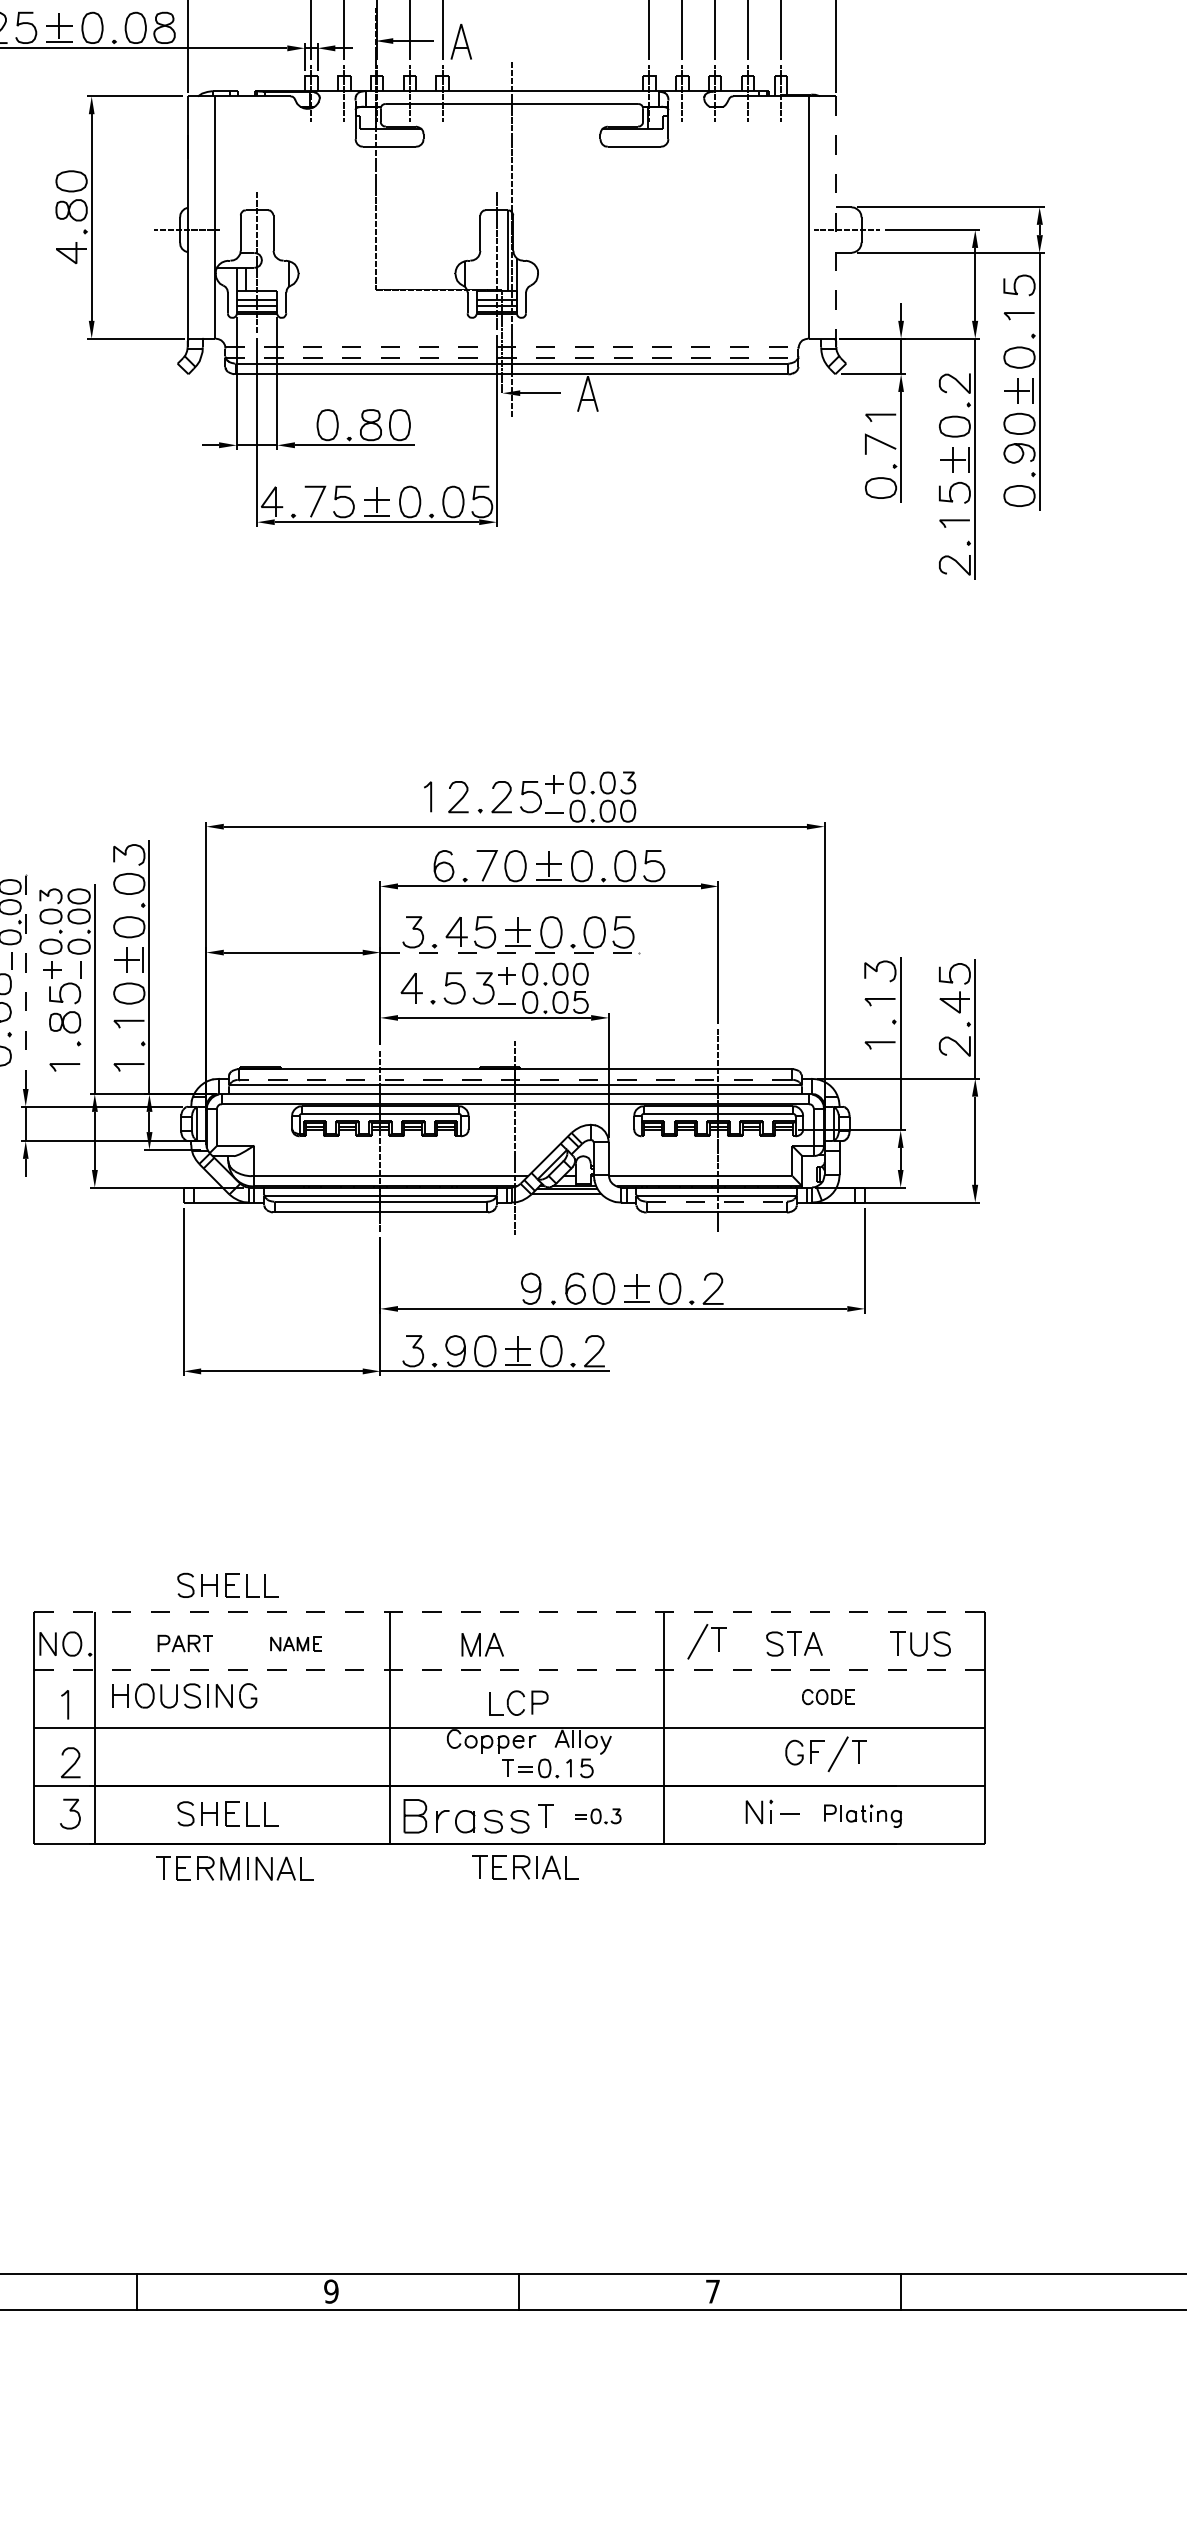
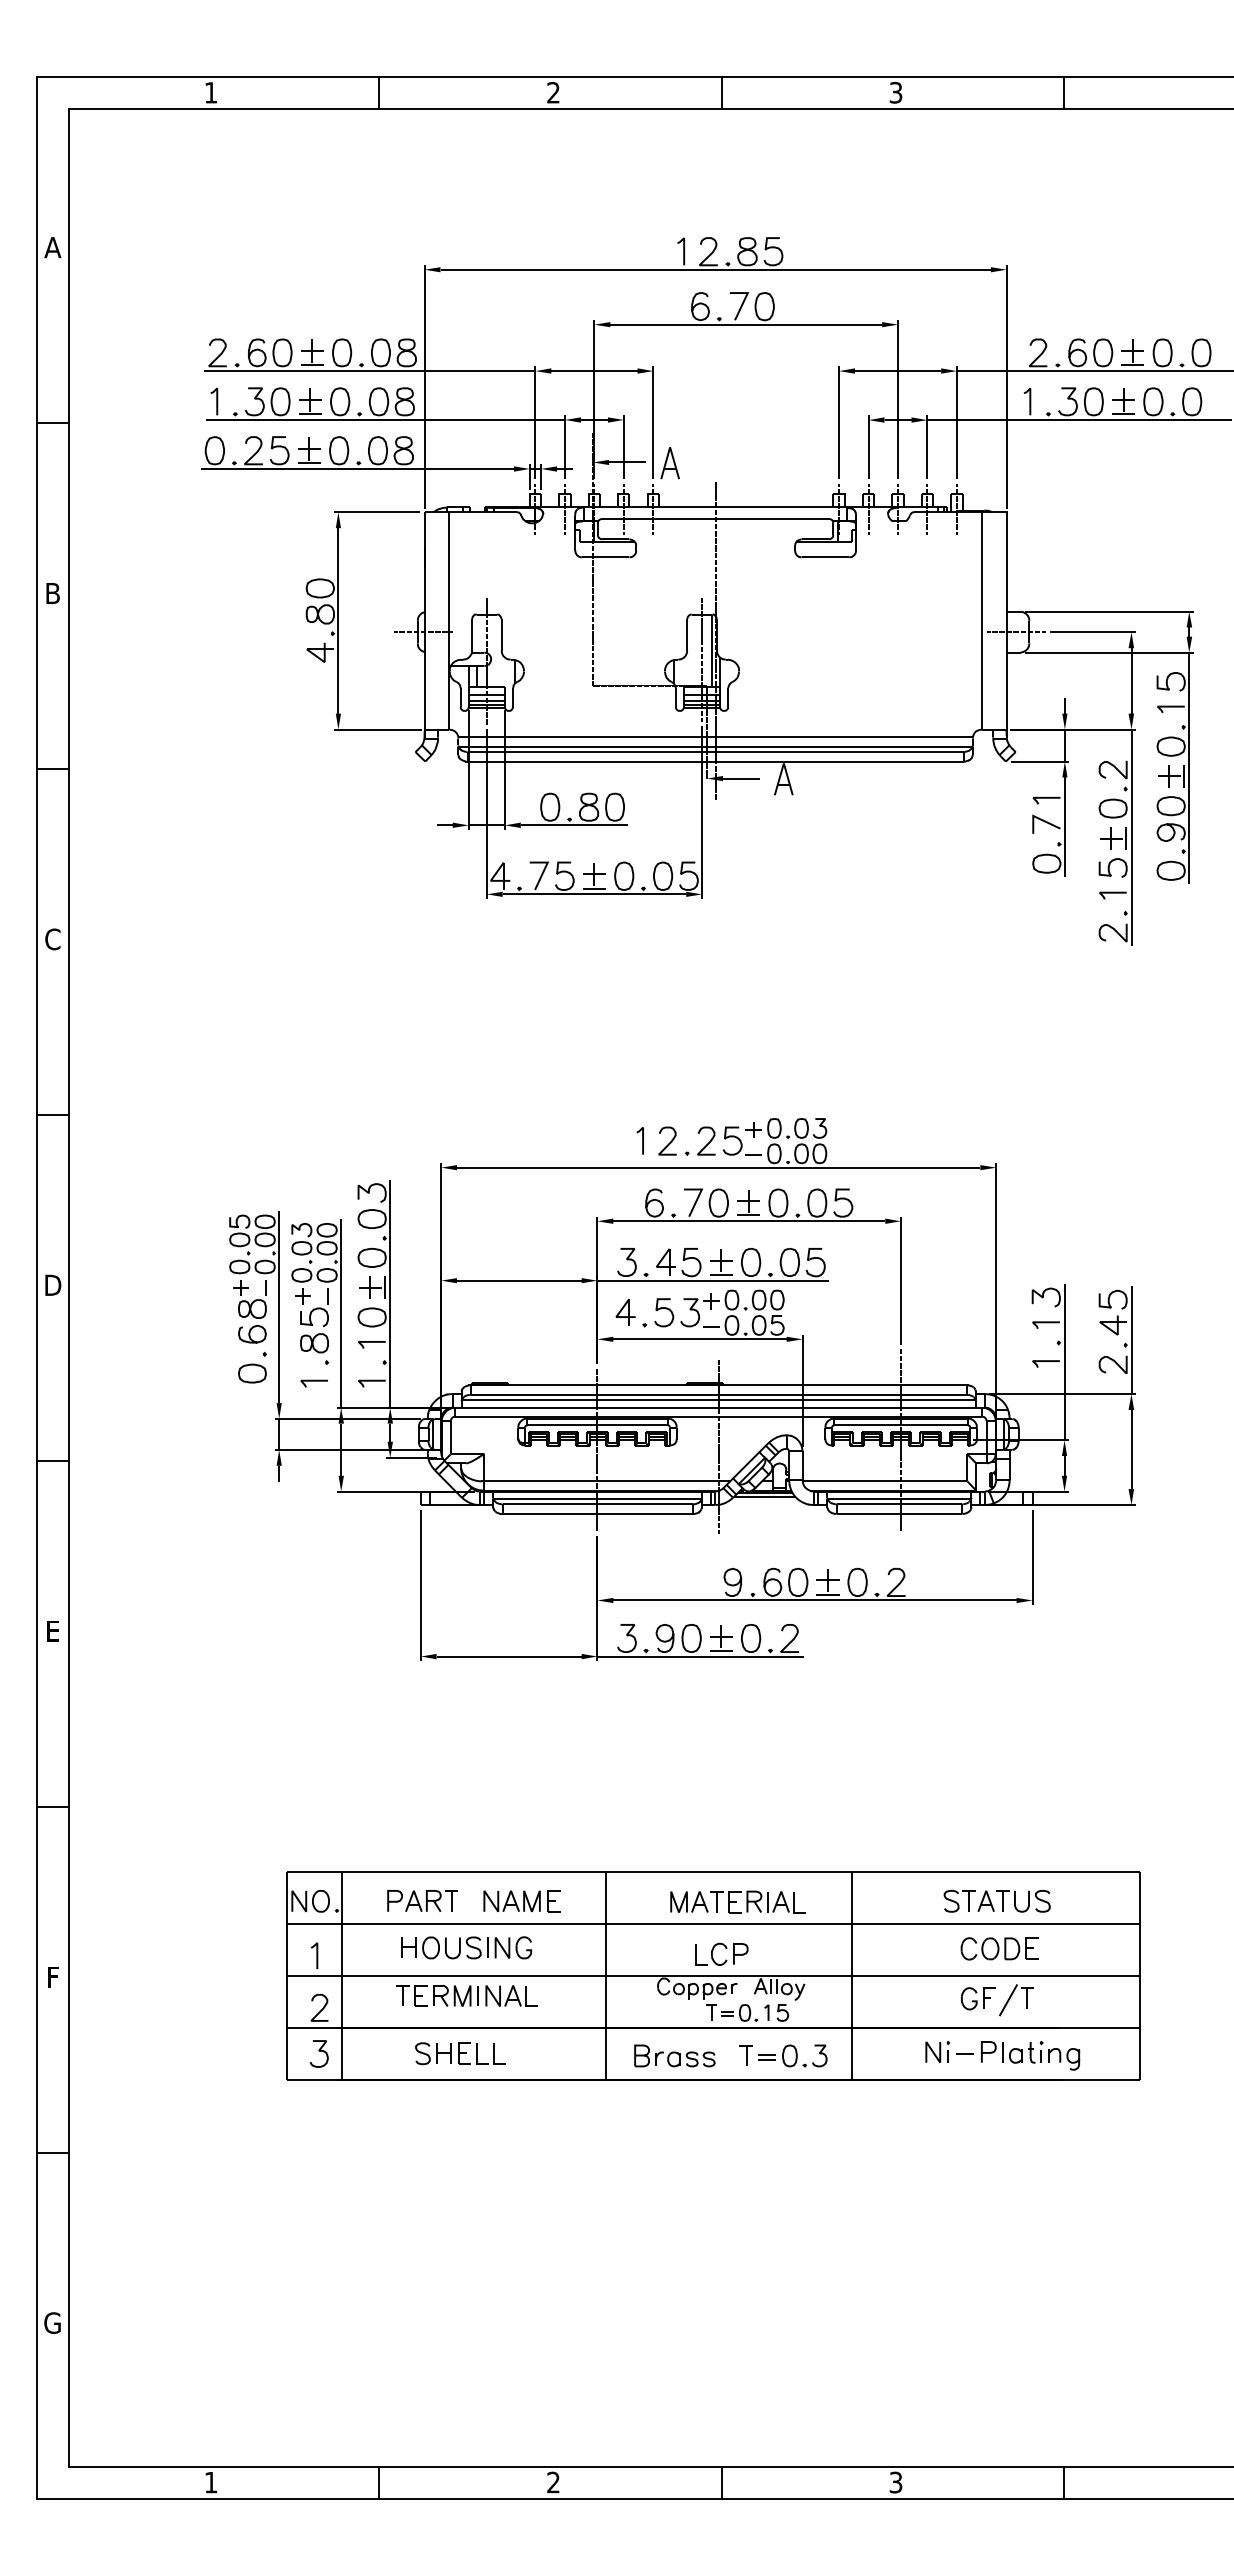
line: (836, 222) -> (1006, 625), dashed -> solid
line: (512, 347) -> (716, 737), dashed -> solid
line: (512, 358) -> (716, 747), dashed -> solid
line: (510, 952) -> (714, 1280), dashed -> solid
line: (26, 981) -> (279, 1306), dashed -> solid
line: (514, 1079) -> (717, 1394), dashed -> solid
line: (717, 1201) -> (900, 1504), dashed -> solid
part: (227, 1585) -> (460, 1848), removed
line: (508, 1611) -> (712, 1872), dashed -> solid
part: (706, 1642) -> (890, 1899), removed
part: (185, 1643) -> (422, 1900), size x1.43
part: (295, 1644) -> (521, 1901), size x1.67
part: (920, 1644) -> (1023, 1901), moved
line: (508, 1669) -> (712, 1924), dashed -> solid
part: (184, 1695) -> (466, 1947), moved
part: (828, 1696) -> (999, 1948), size x1.67
part: (466, 1815) -> (674, 2055), size x0.71
part: (597, 1815) -> (792, 2055), size x1.67
part: (862, 1815) -> (1030, 2055), size x1.43
part: (525, 1867) -> (757, 1901), moved
part: (234, 1868) -> (466, 1995), moved
text: (331, 2291) -> (553, 2482), 9 -> 2
text: (712, 2291) -> (895, 2482), 7 -> 3

